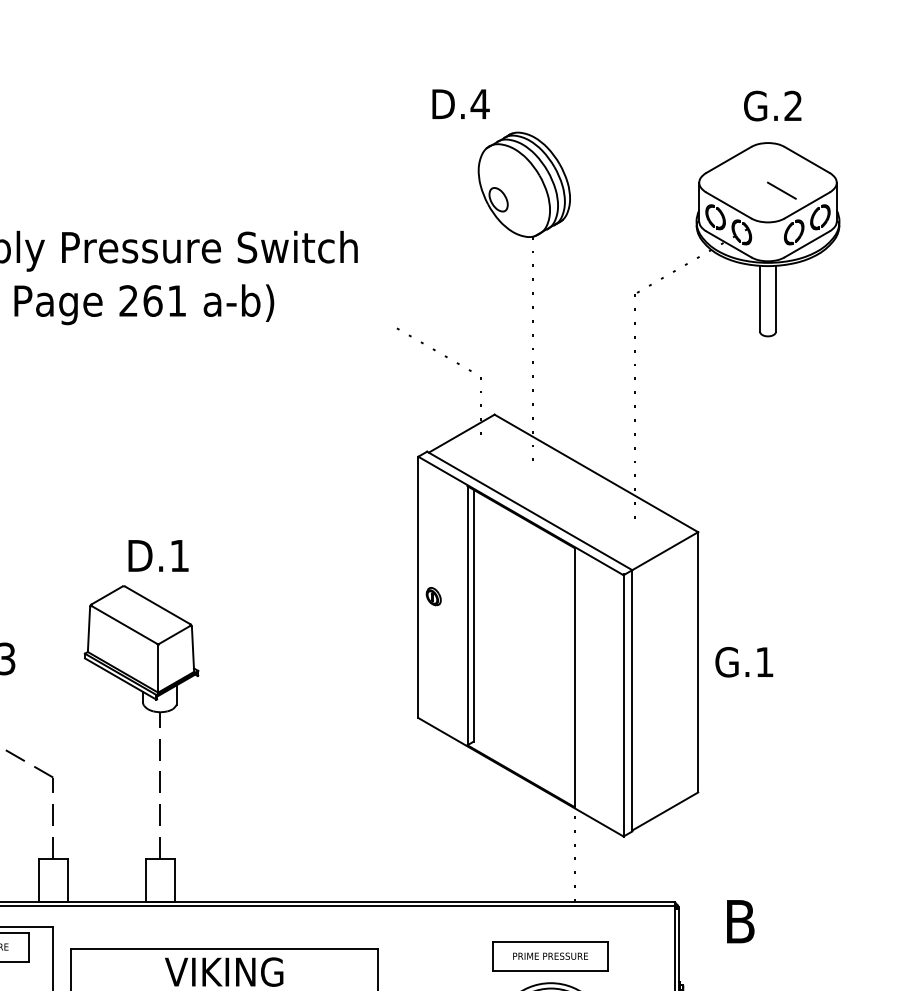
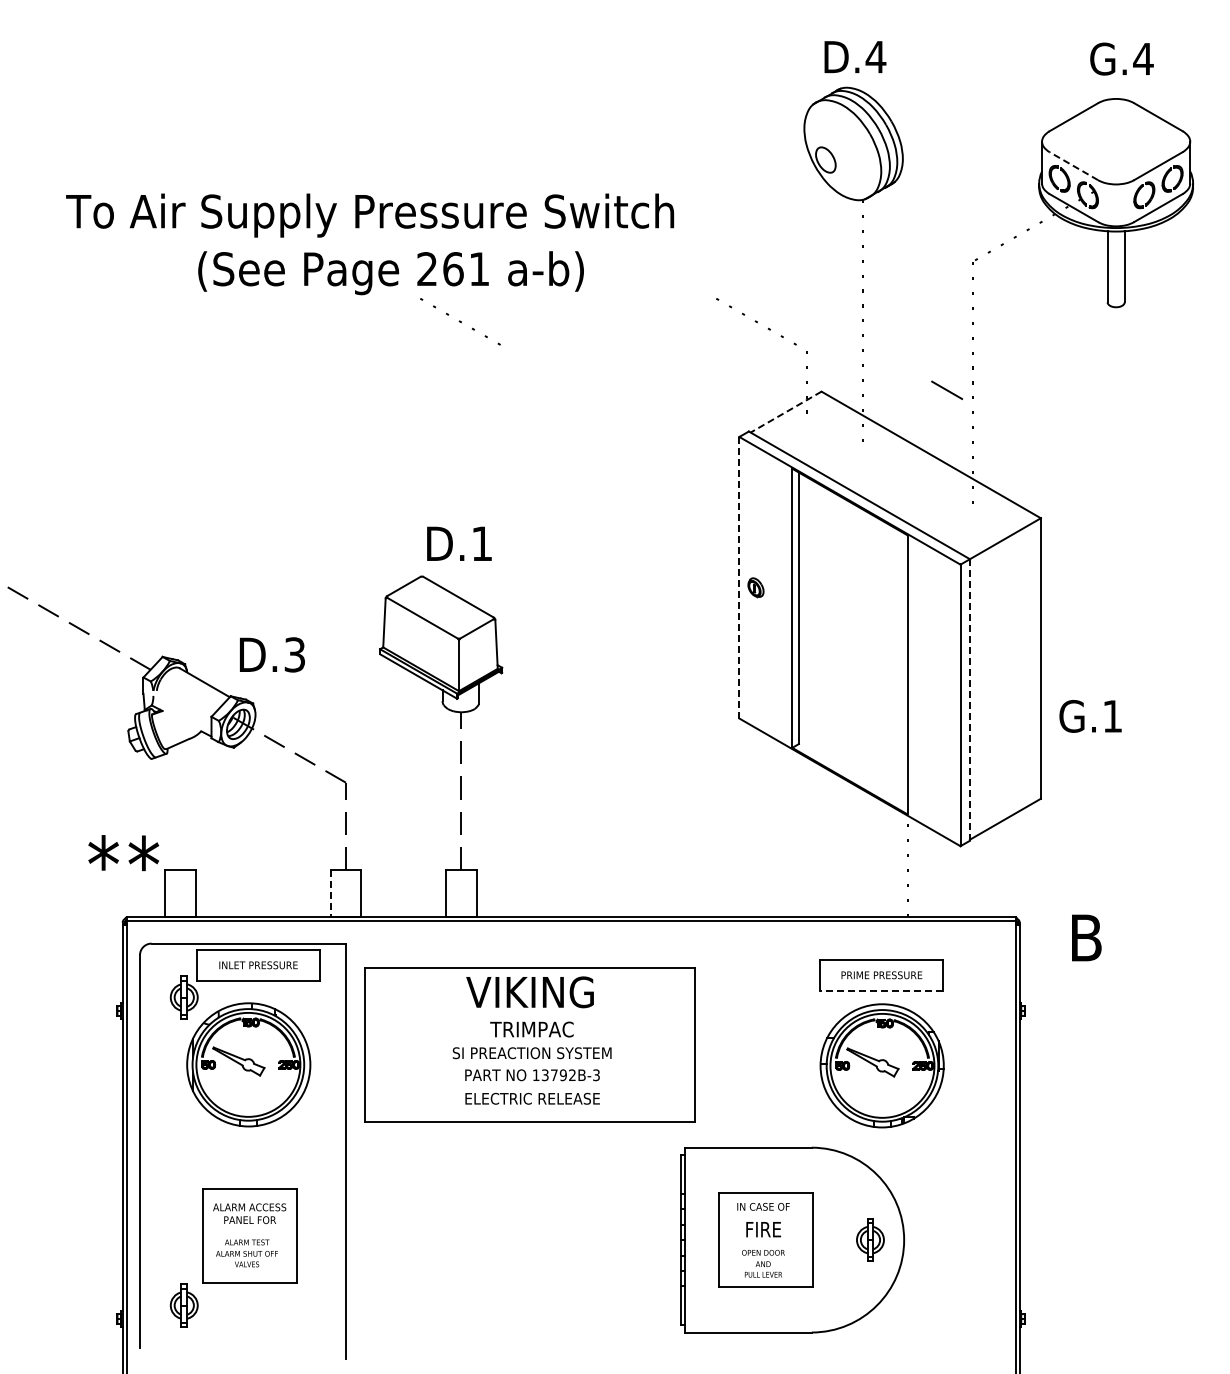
text: (461, 104) -> (855, 57), moved
text: (793, 105) -> (1143, 58), G.2 -> G.4
line: (782, 189) -> (947, 389), moved
line: (728, 205) -> (1073, 166), solid -> dashed
line: (159, 349) -> (460, 321), added
line: (462, 434) -> (786, 412), solid -> dashed
line: (418, 587) -> (739, 577), solid -> dashed
text: (744, 662) -> (1090, 716), moved
line: (631, 701) -> (969, 700), solid -> dashed
line: (38, 881) -> (330, 894), solid -> dashed
line: (550, 970) -> (881, 990), solid -> dashed

